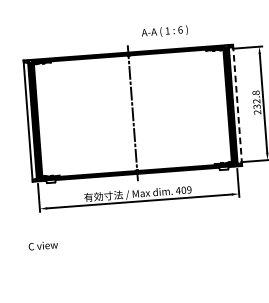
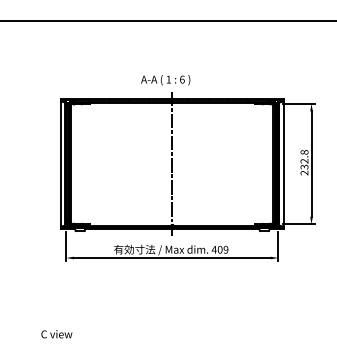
text: (164, 32) -> (165, 80), moved
line: (237, 105) -> (283, 164), dashed -> solid
text: (42, 245) -> (56, 334), moved

